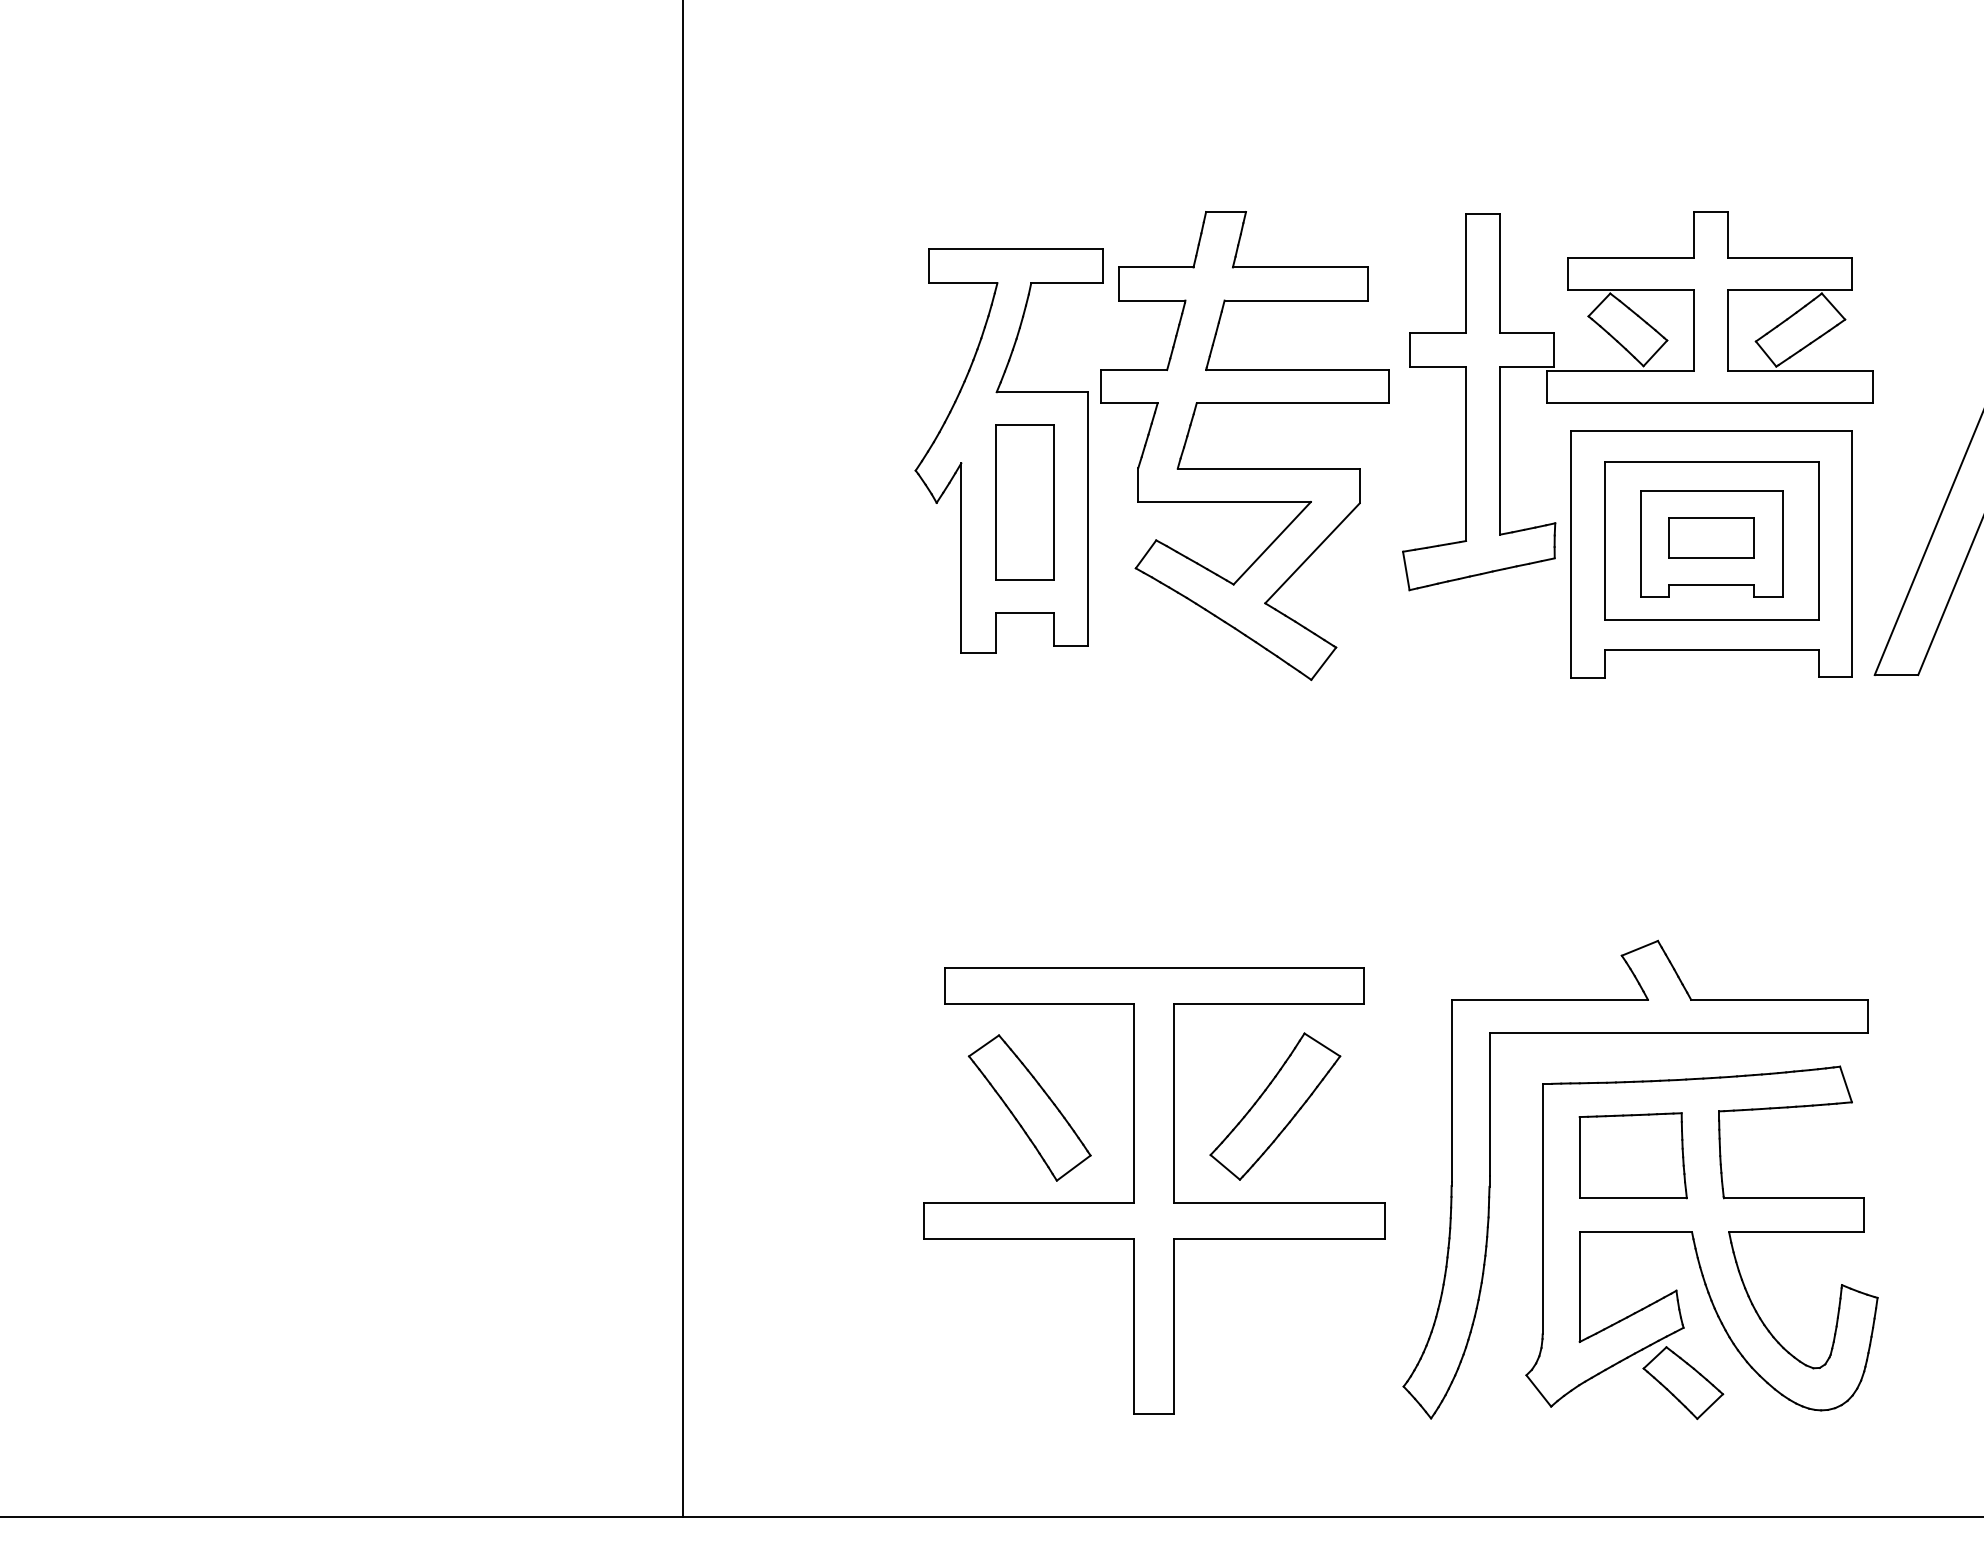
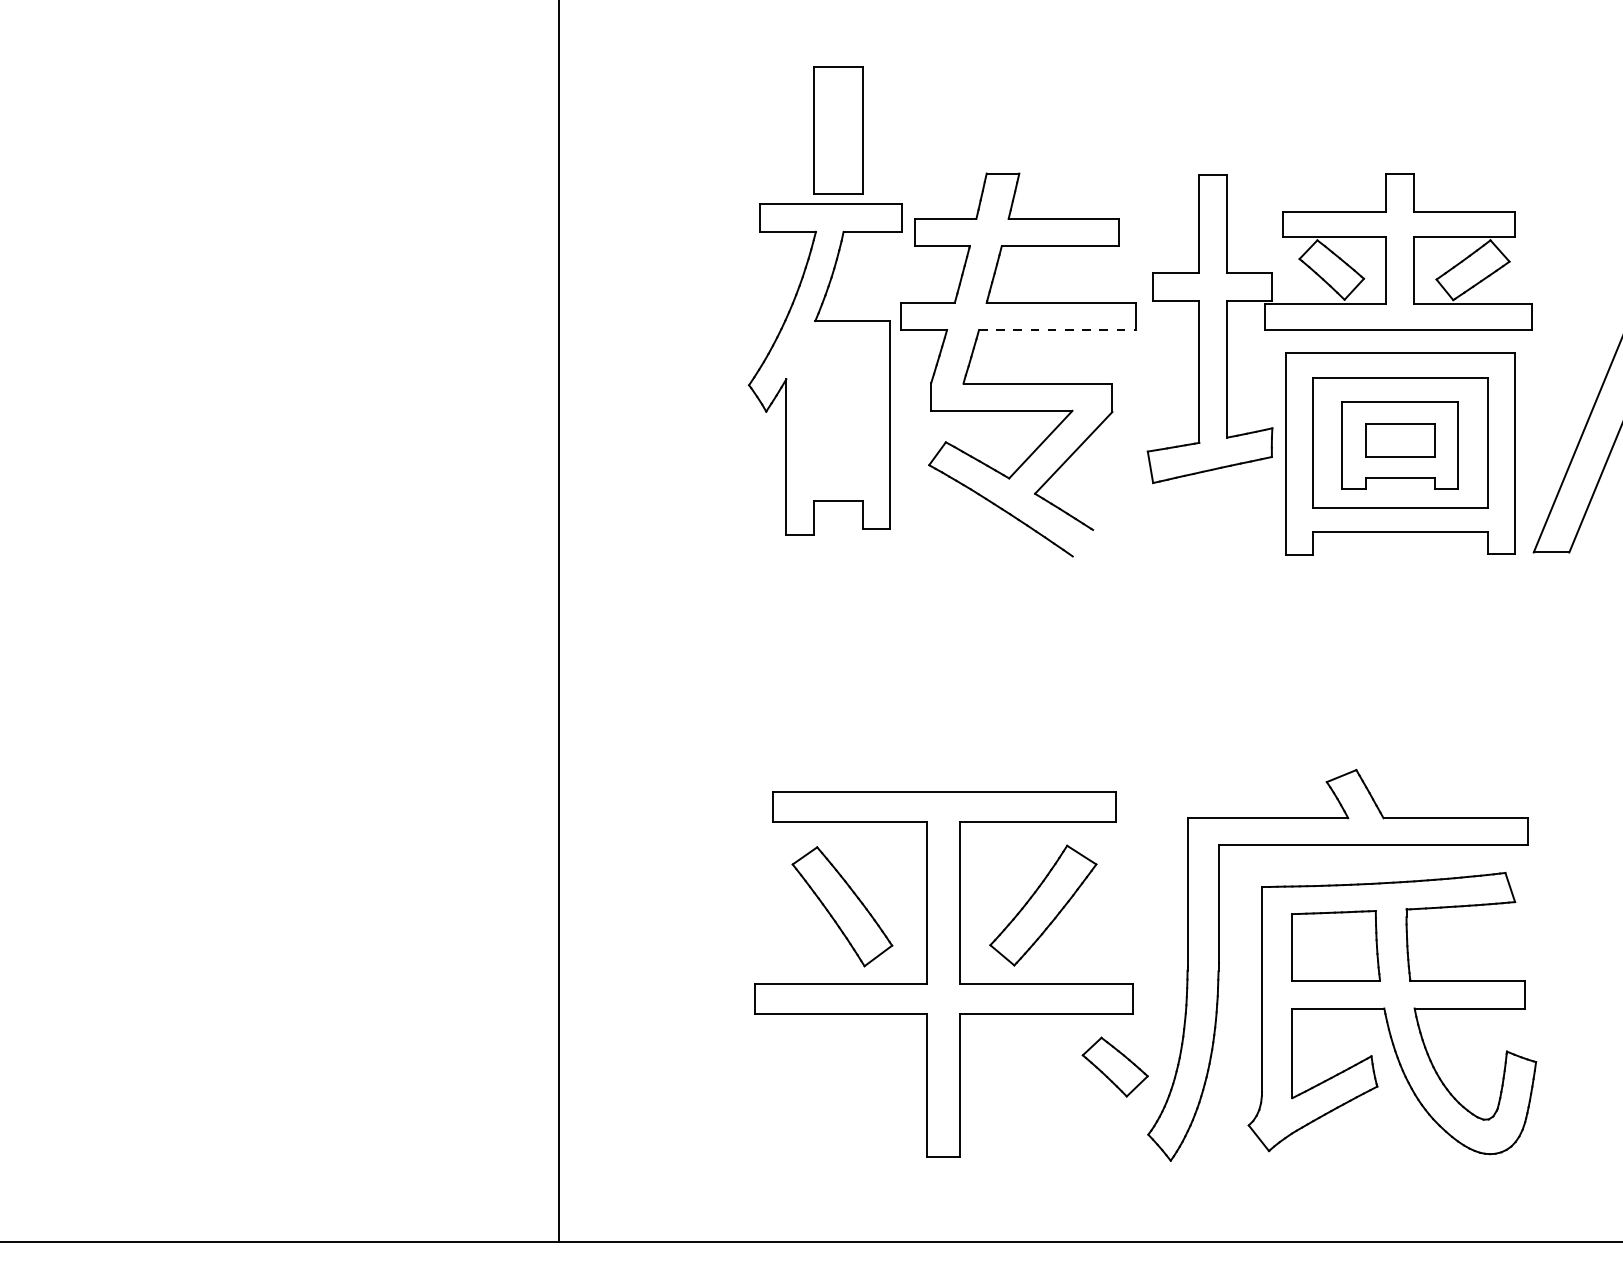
line: (1293, 403) -> (1058, 330), solid -> dashed
part: (1024, 502) -> (838, 130), moved
line: (1323, 663) -> (1082, 543), removed
part: (1683, 1383) -> (1115, 1067), moved

